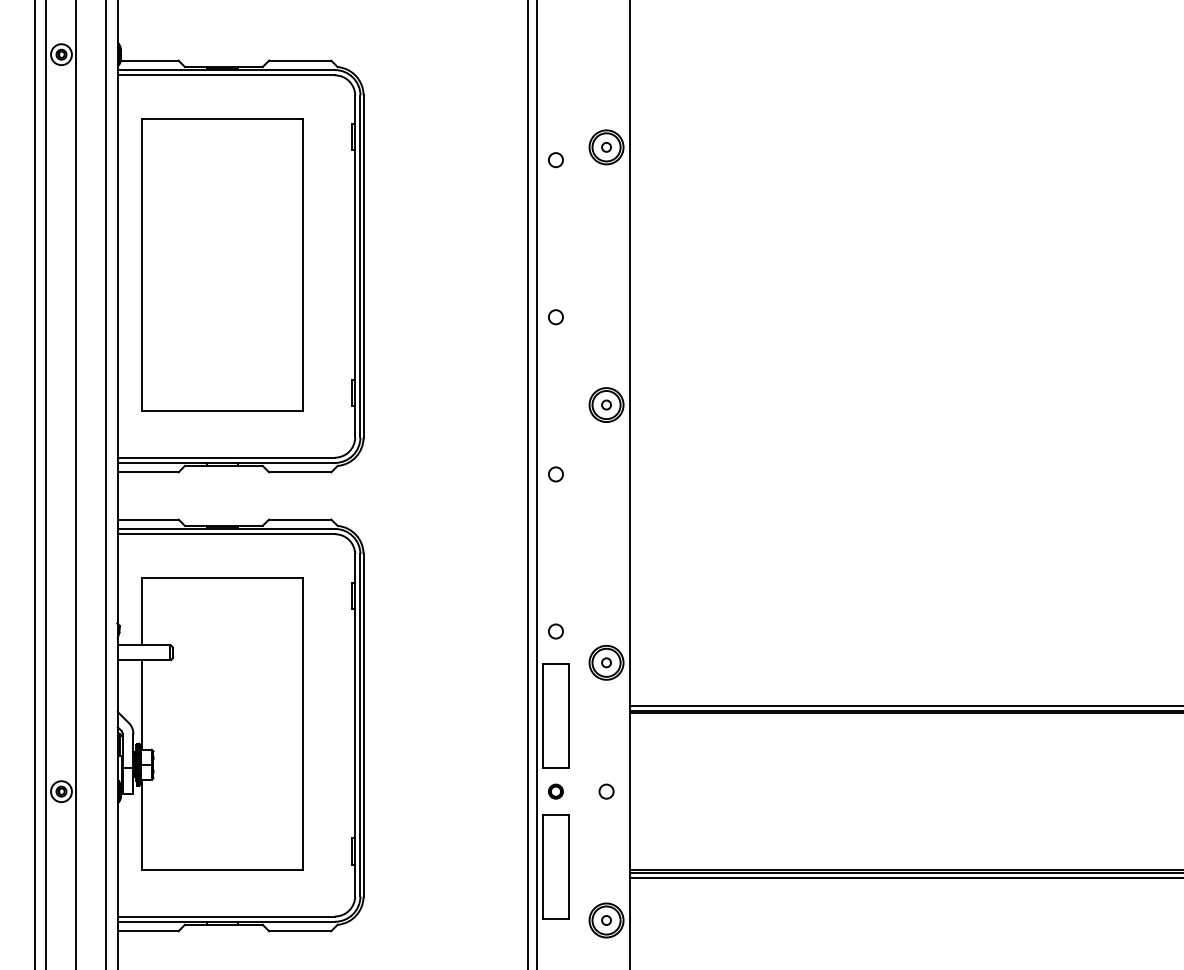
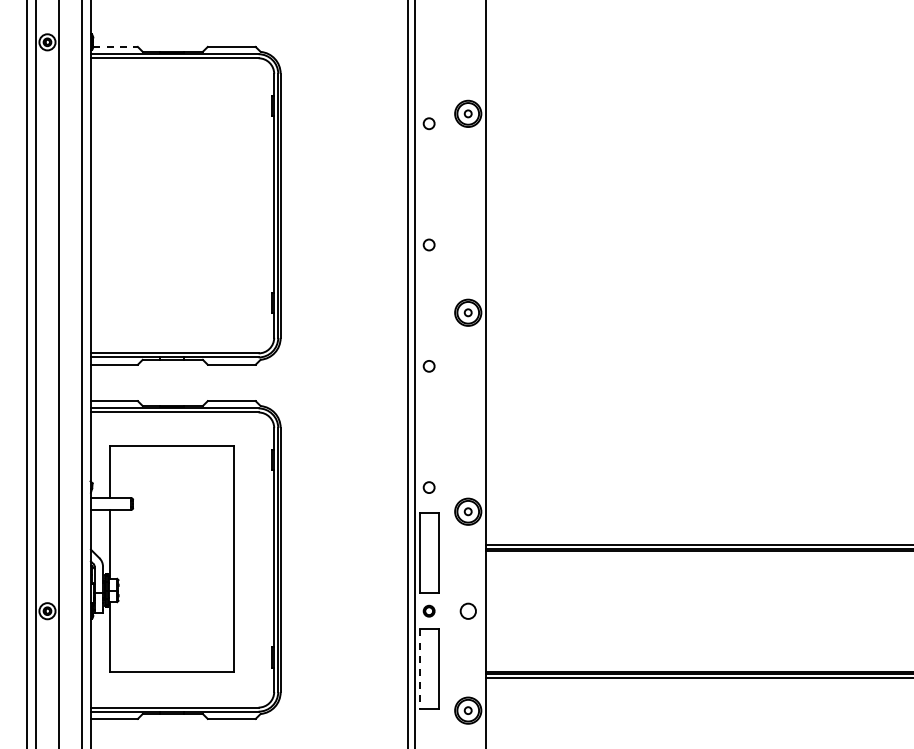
line: (150, 60) -> (116, 46), solid -> dashed
part: (222, 264) -> (171, 204), removed
circle: (605, 790) -> (467, 610), size x1.4
line: (543, 867) -> (419, 669), solid -> dashed

